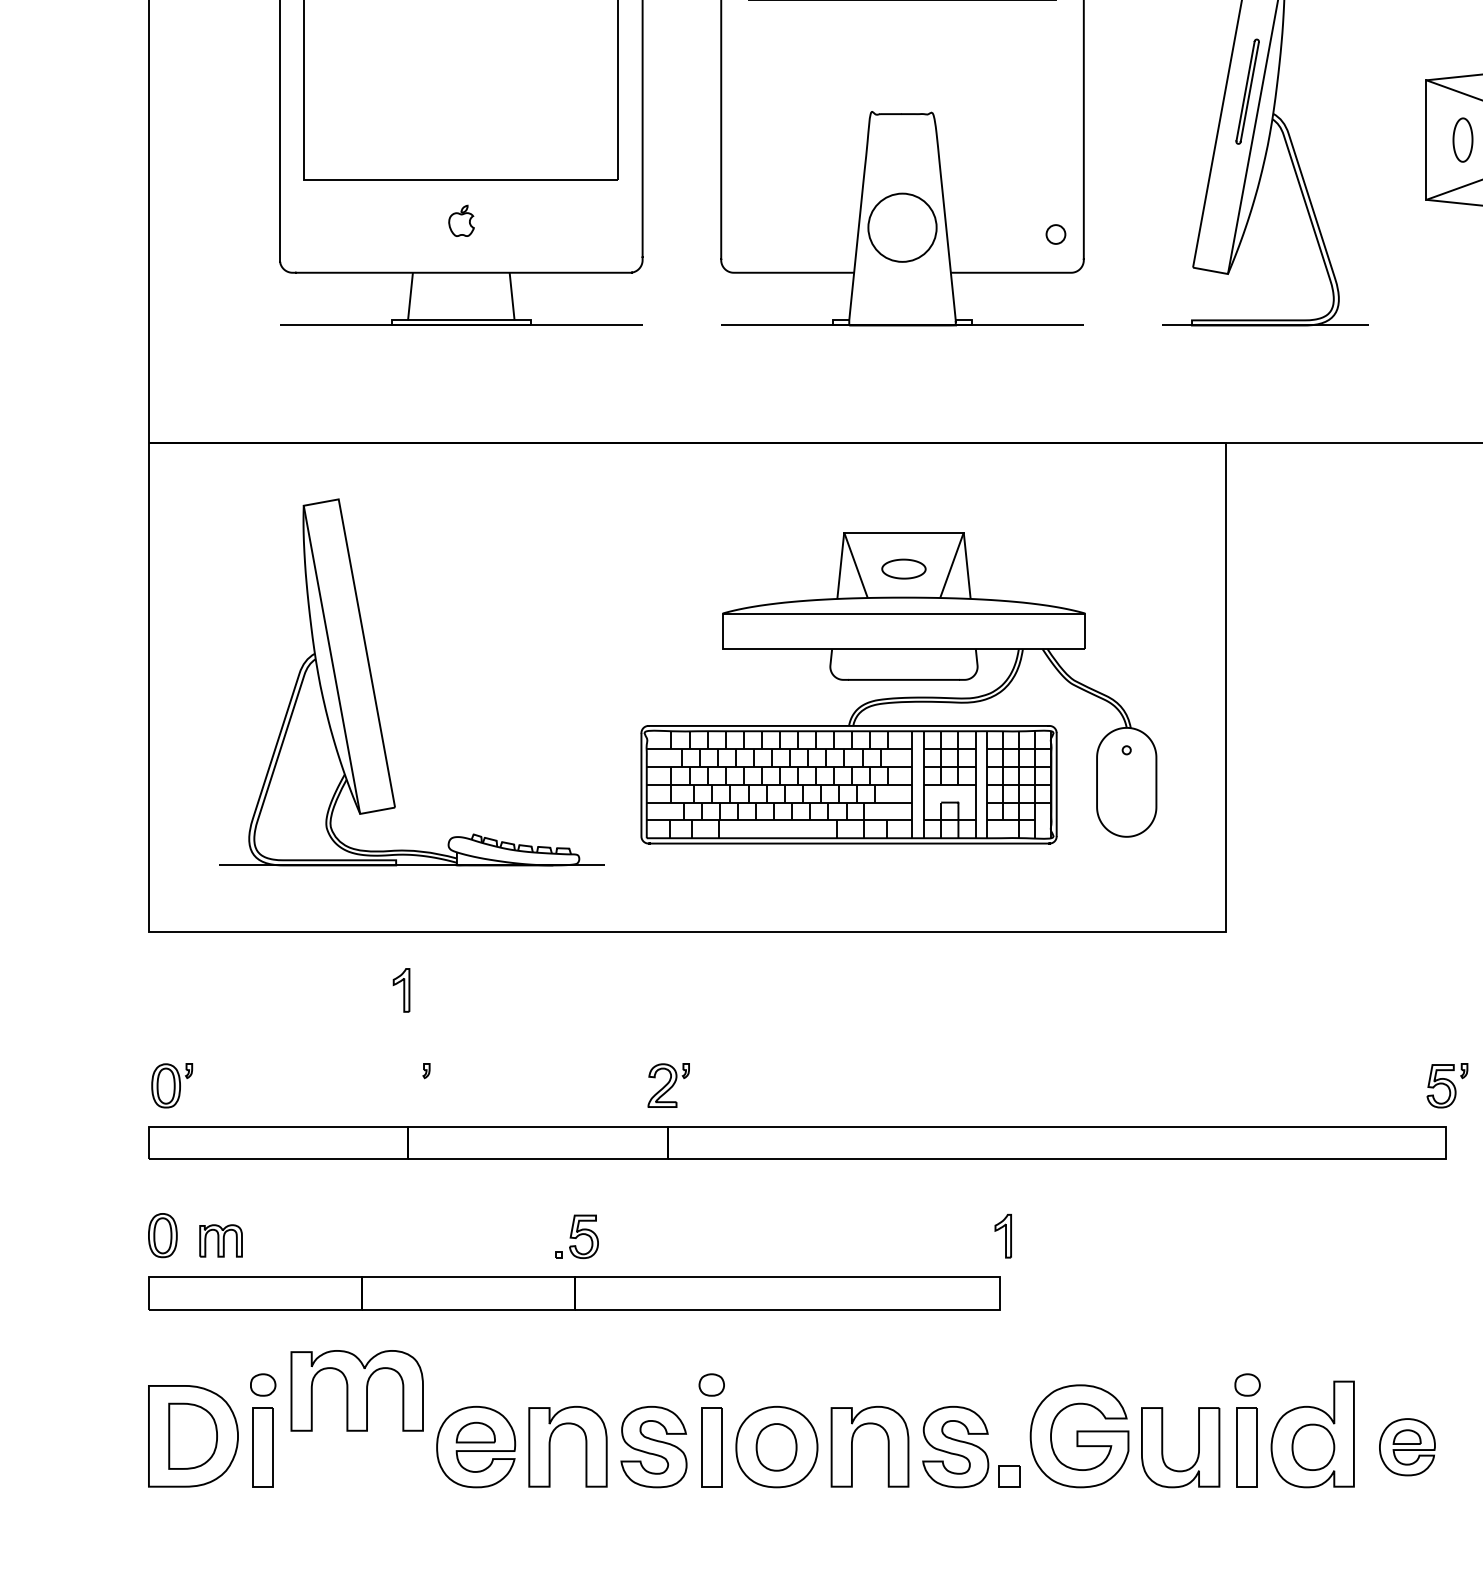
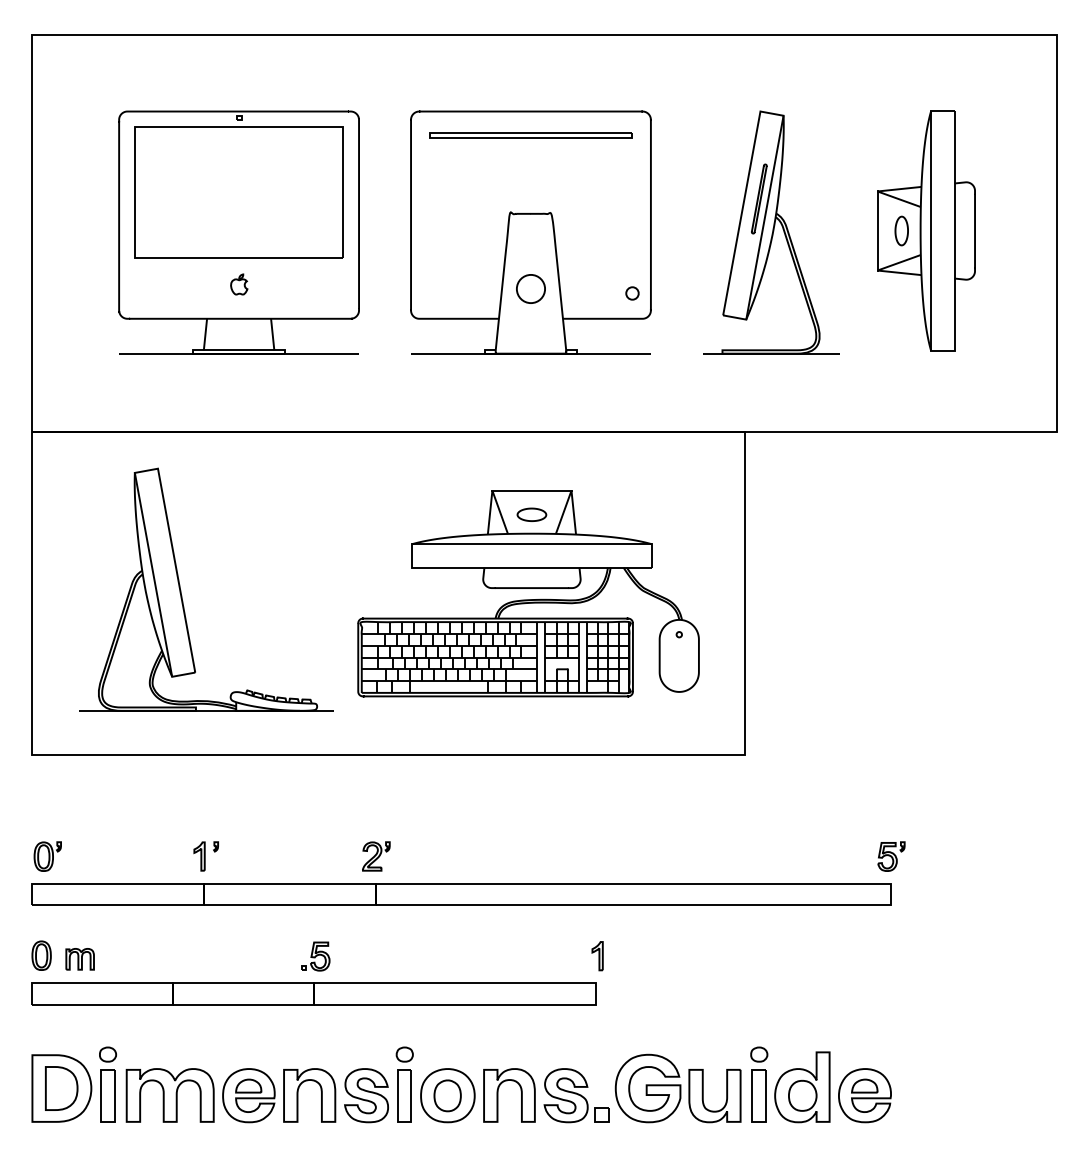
circle: (901, 226) -> (530, 288), size x0.62
part: (401, 990) -> (199, 856), moved
part: (356, 1390) -> (169, 1095), moved
part: (1406, 1446) -> (864, 1095), size x1.43

